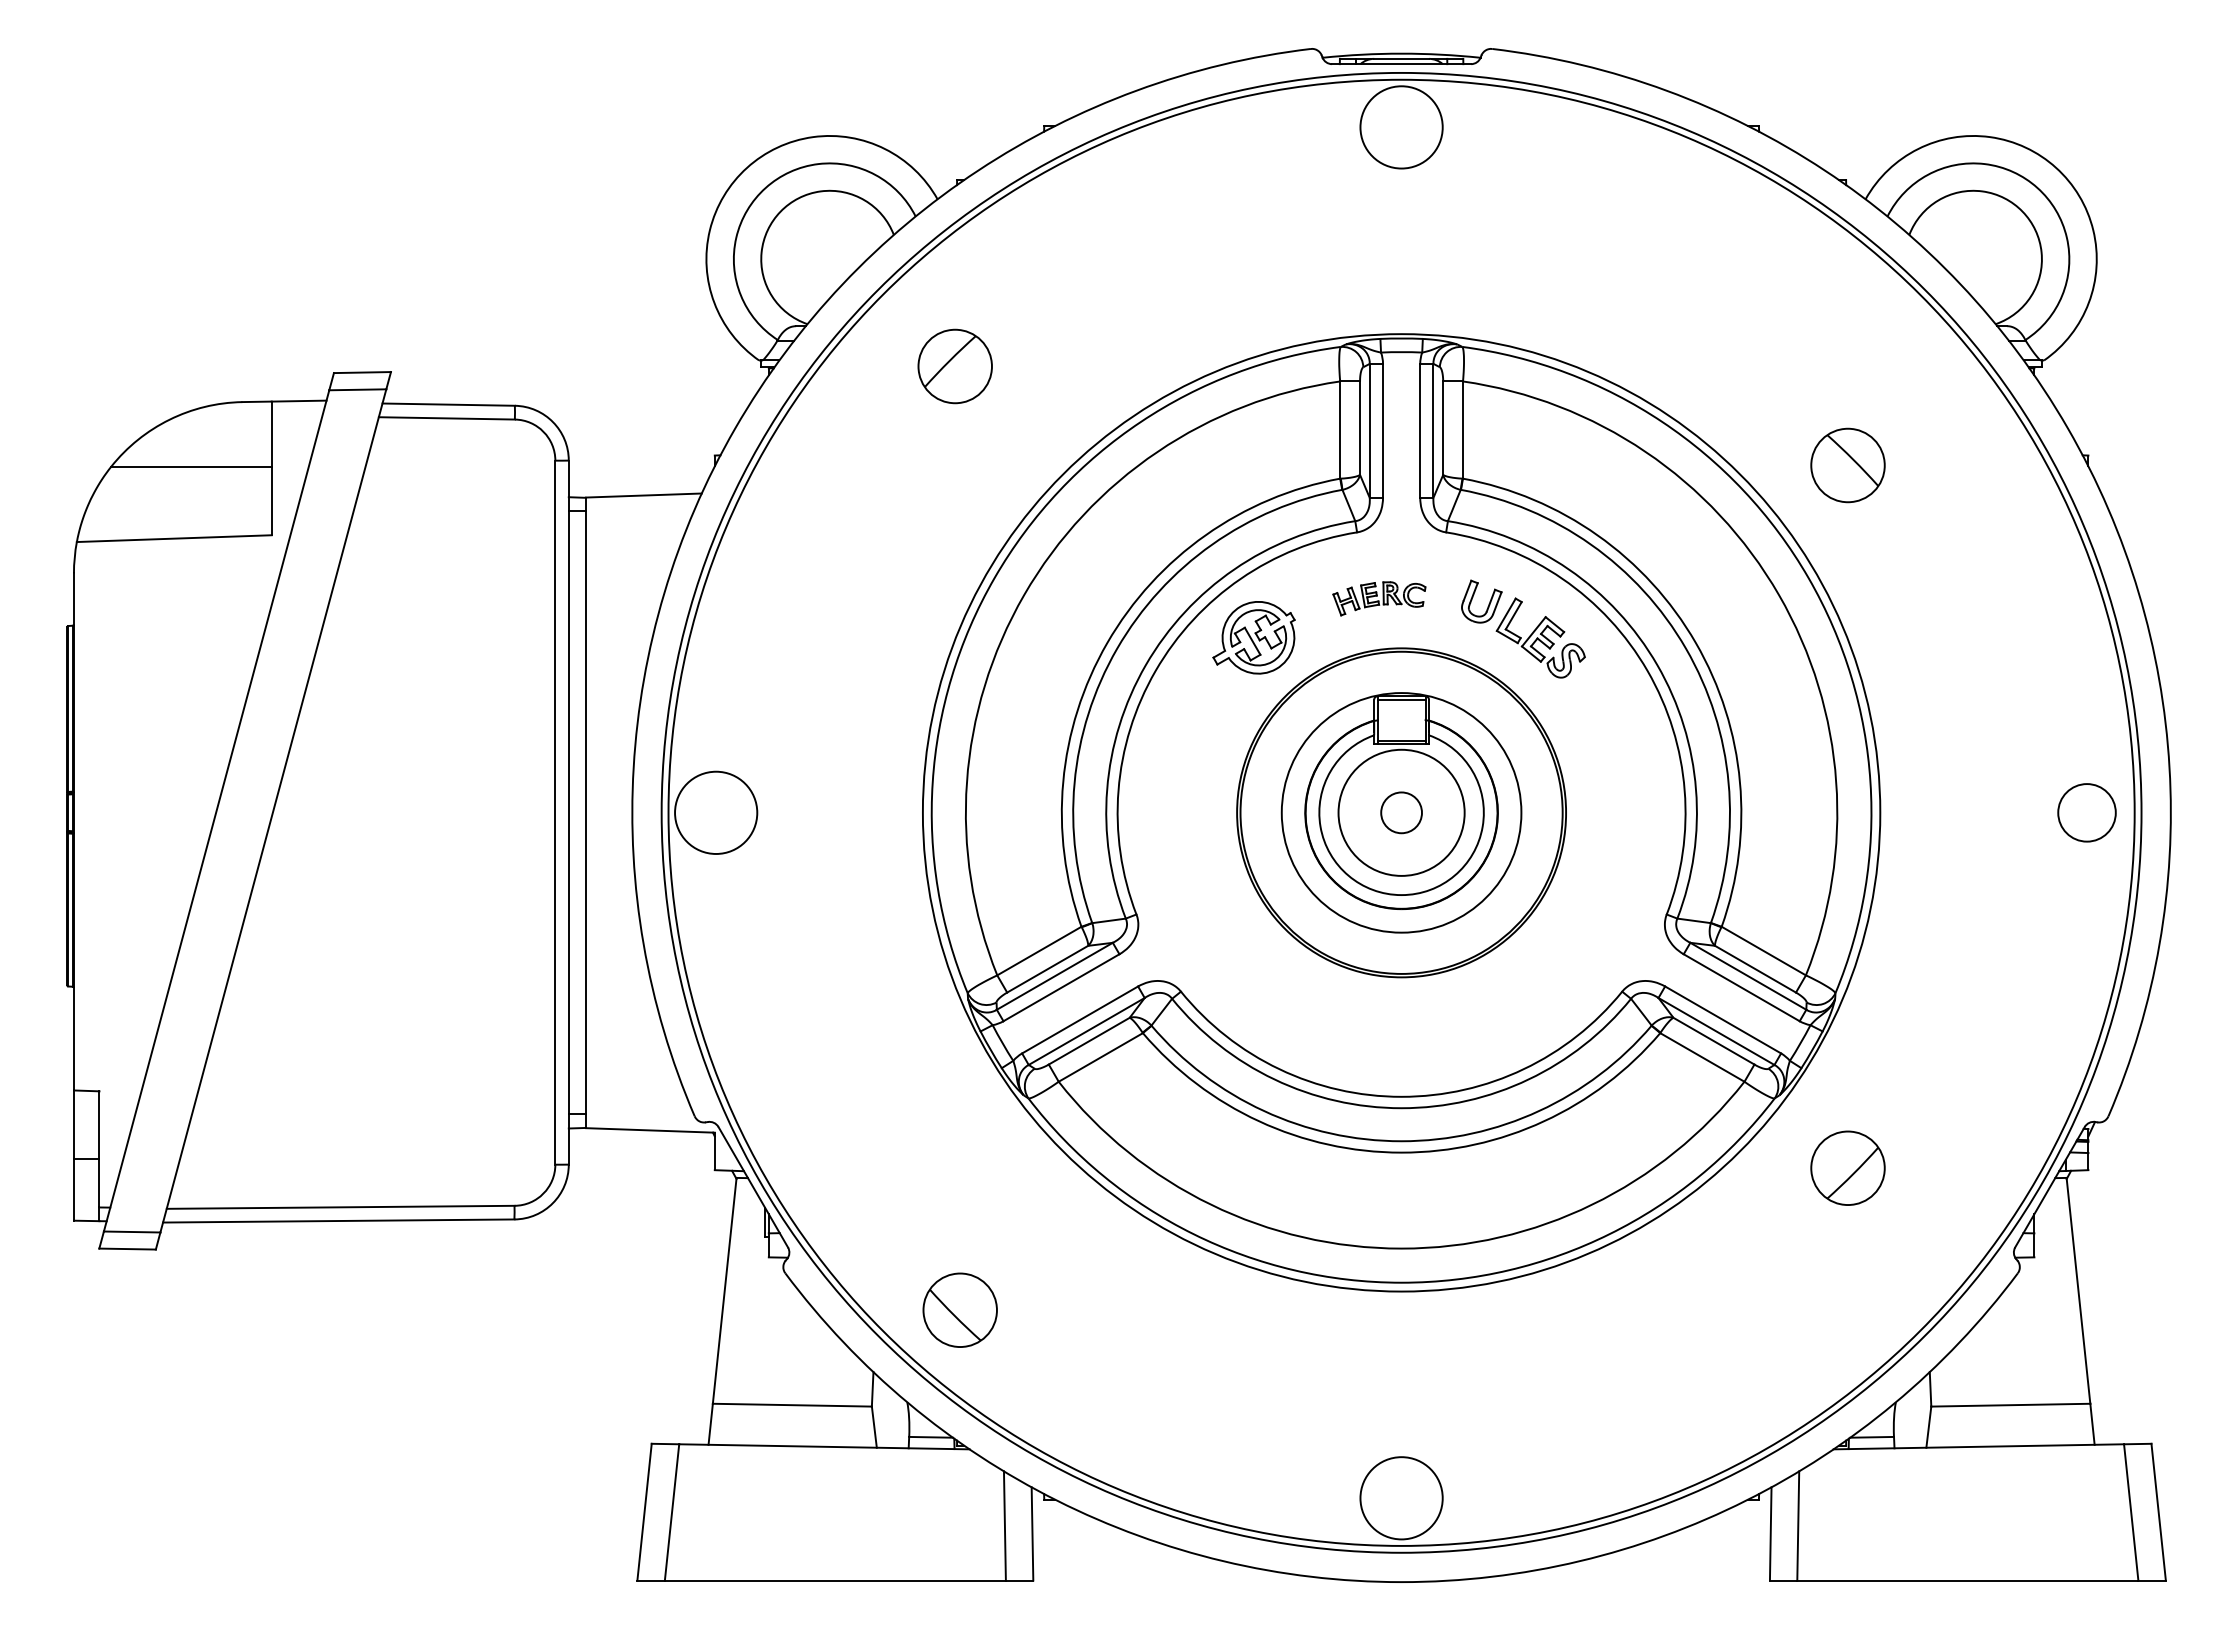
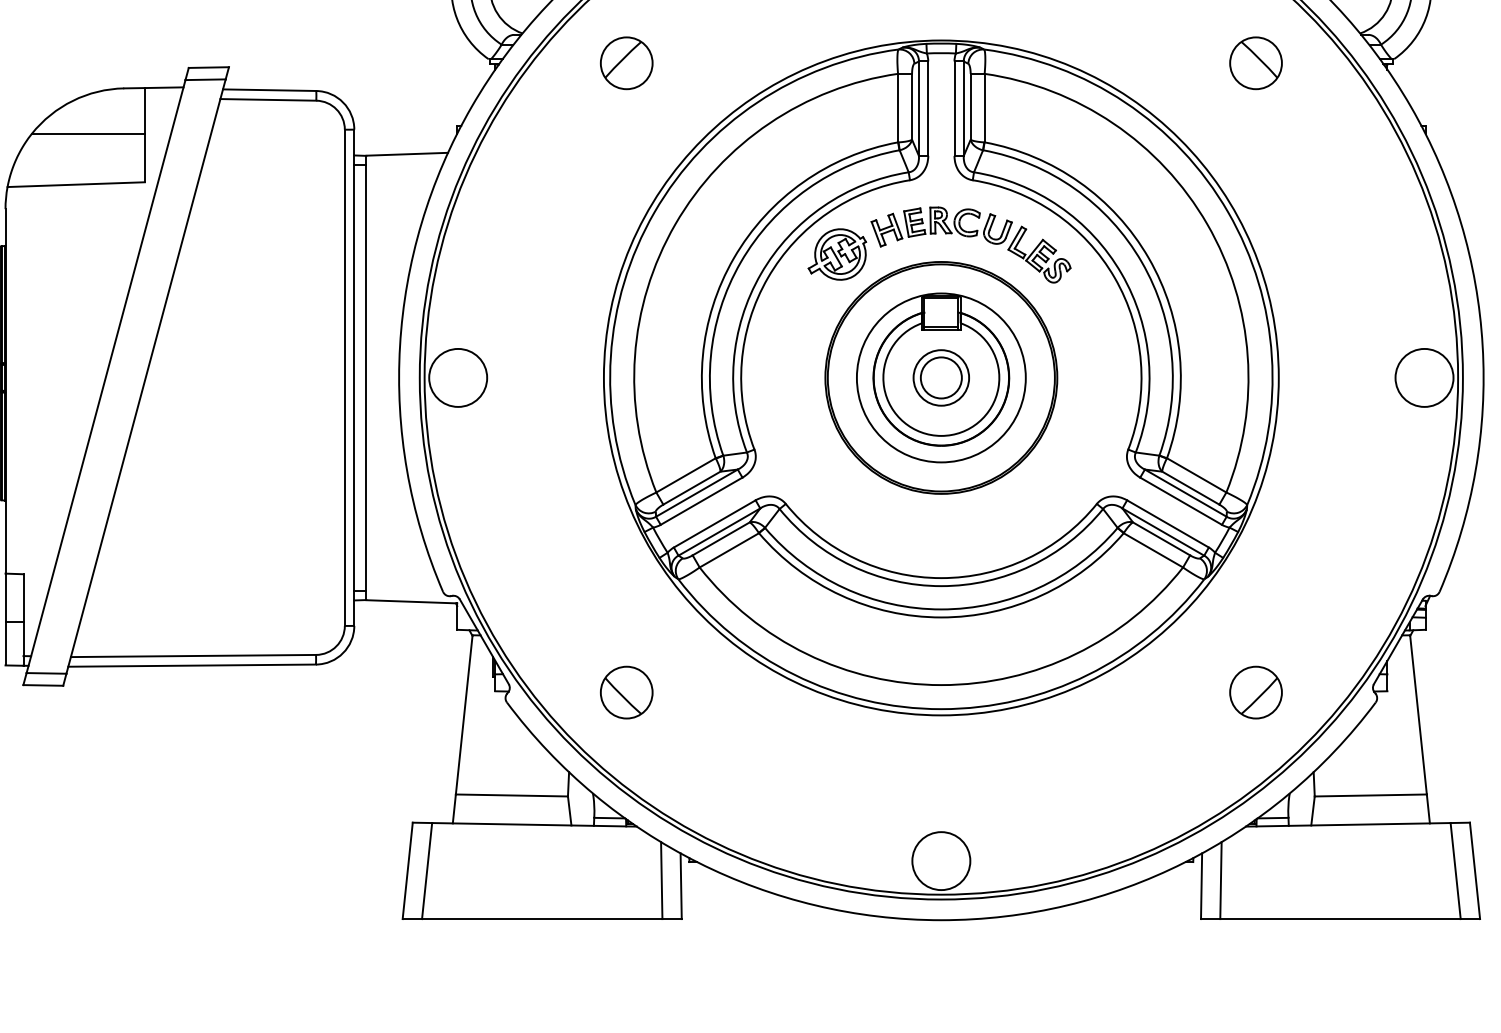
part: (1847, 465) -> (1255, 63), moved
part: (1379, 598) -> (925, 226), size x1.67
circle: (1401, 812) -> (941, 377), size x0.62
circle: (1401, 812) -> (941, 377), size x1.43
circle: (2086, 812) -> (1424, 377), size x1.43
part: (1847, 1167) -> (1255, 692), moved
part: (959, 1309) -> (626, 692), moved

